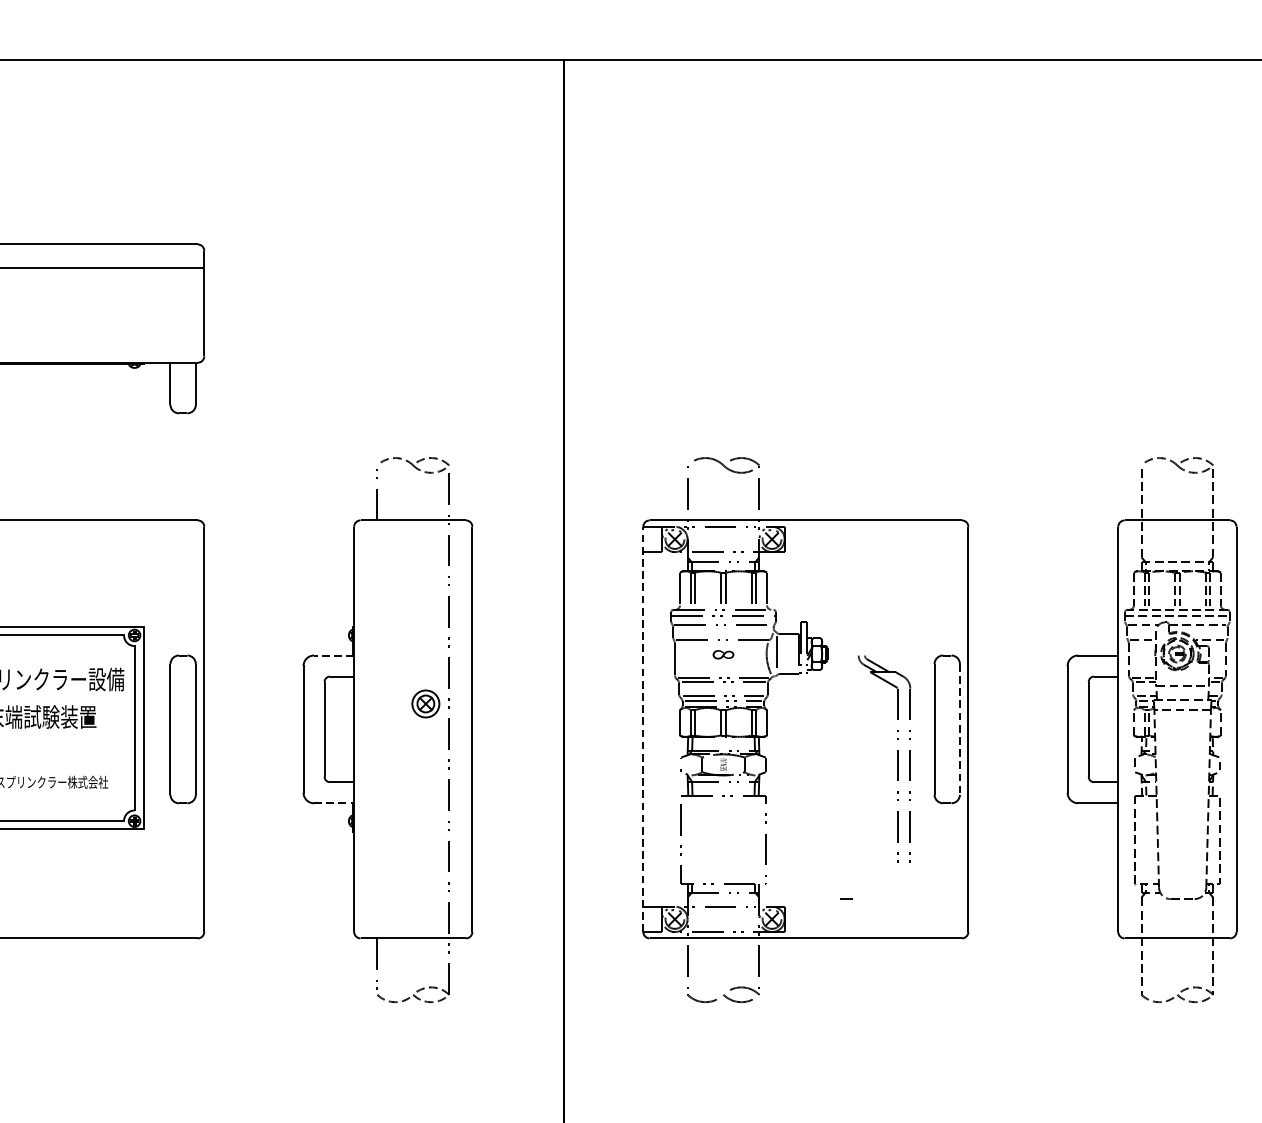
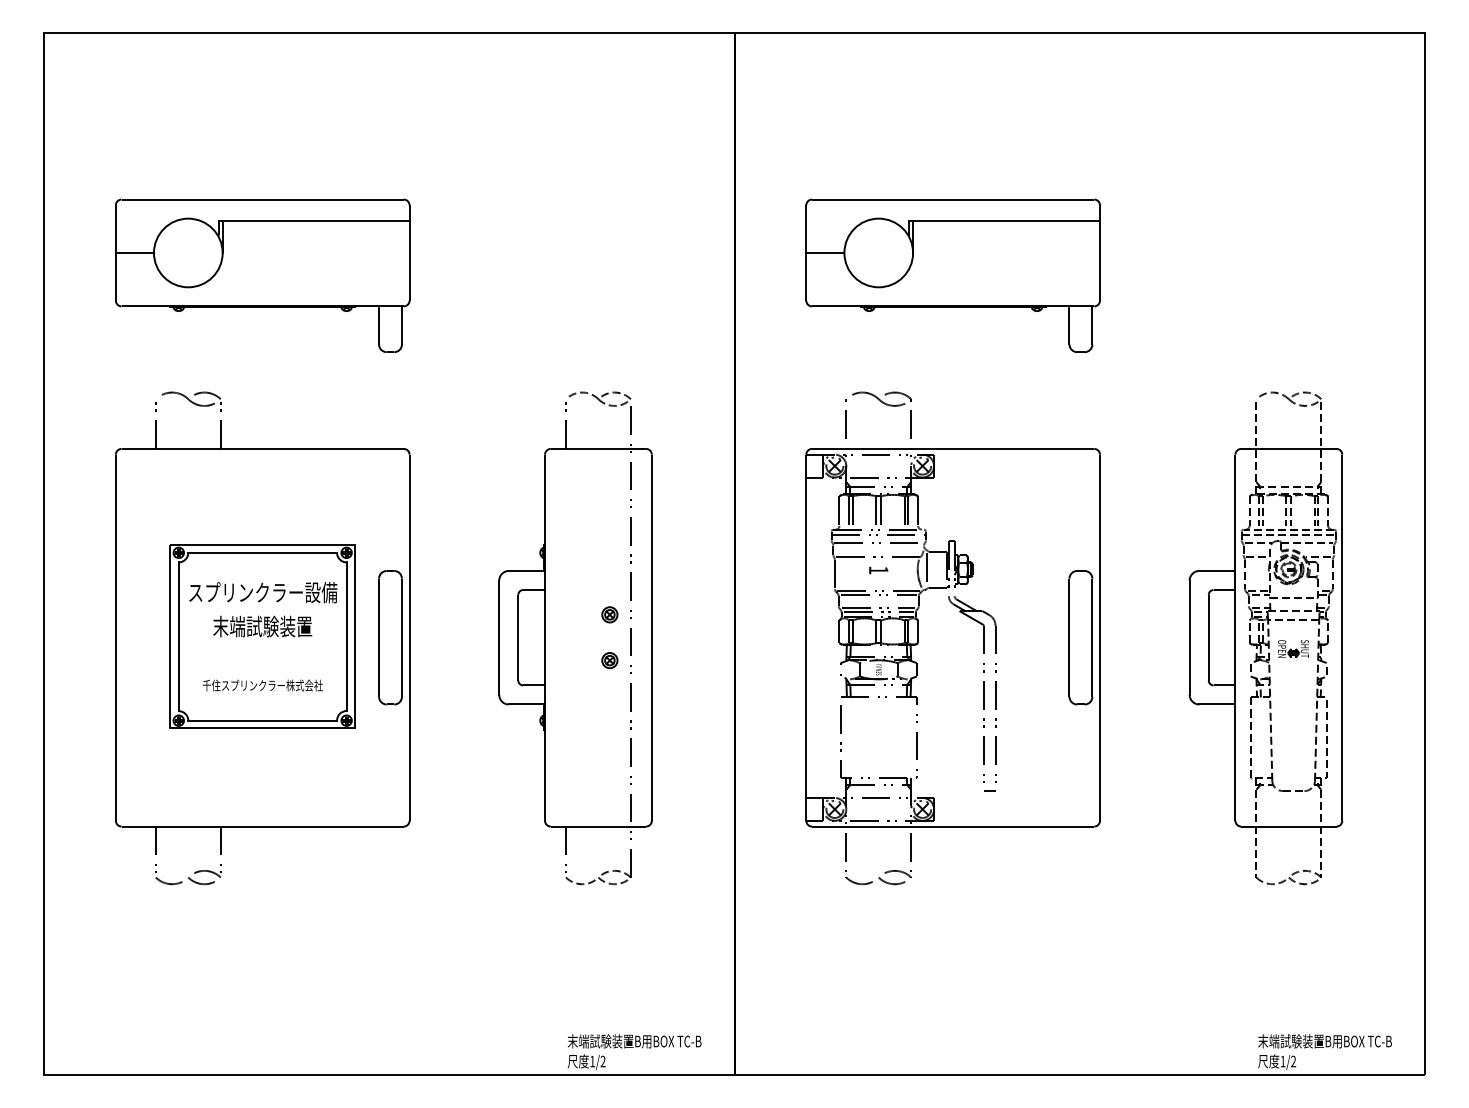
part: (805, 328) -> (952, 275), added
line: (333, 654) -> (526, 570), dashed -> solid
text: (723, 654) -> (878, 570), 8 -> 1
part: (425, 703) -> (609, 614), size x0.62
line: (643, 729) -> (806, 637), dashed -> solid
line: (960, 730) -> (1092, 638), dashed -> solid
part: (1182, 741) -> (1293, 648), added
part: (425, 754) -> (609, 660), added
part: (896, 759) -> (983, 689), moved
line: (334, 803) -> (527, 704), dashed -> solid

